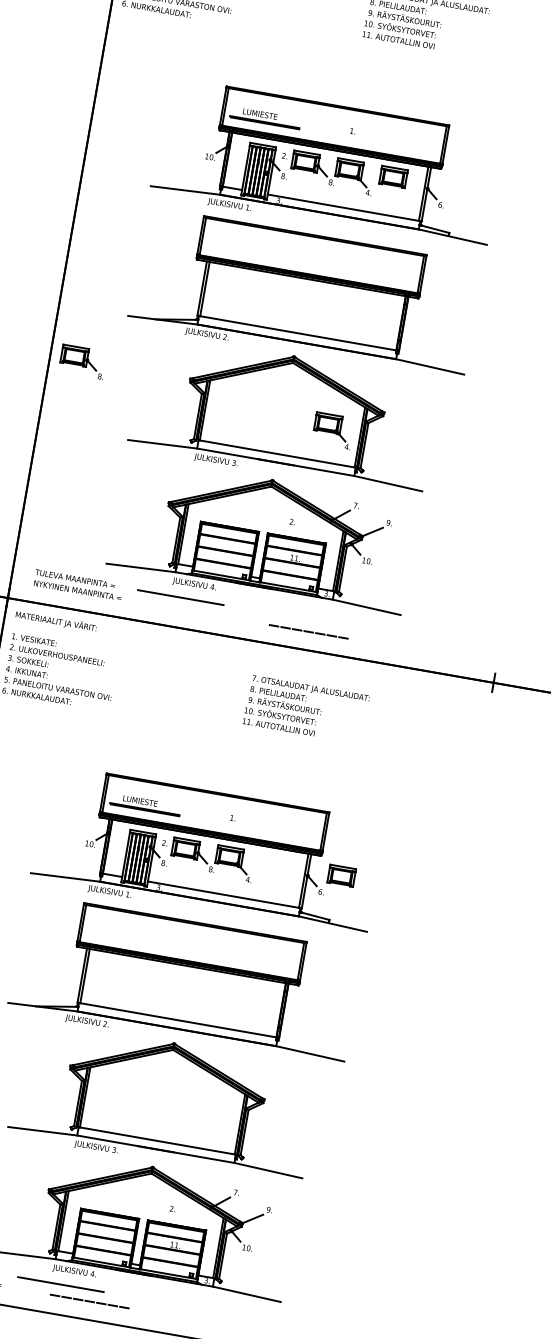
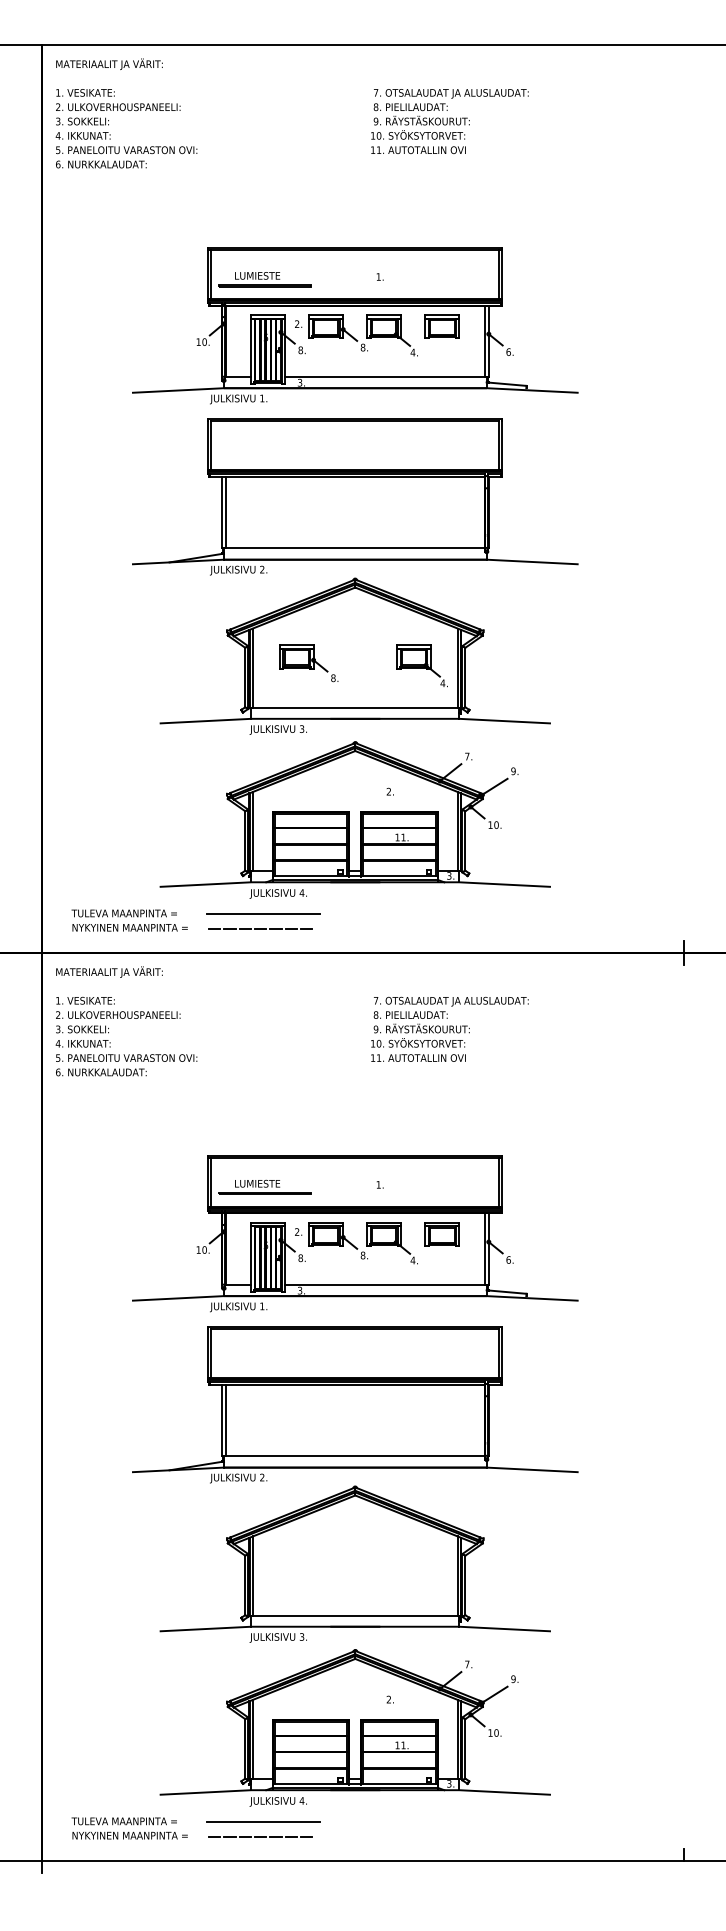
part: (82, 362) -> (308, 663), moved
line: (308, 631) -> (260, 928), moved
part: (340, 875) -> (441, 1234), moved
line: (89, 1301) -> (260, 1836), moved

